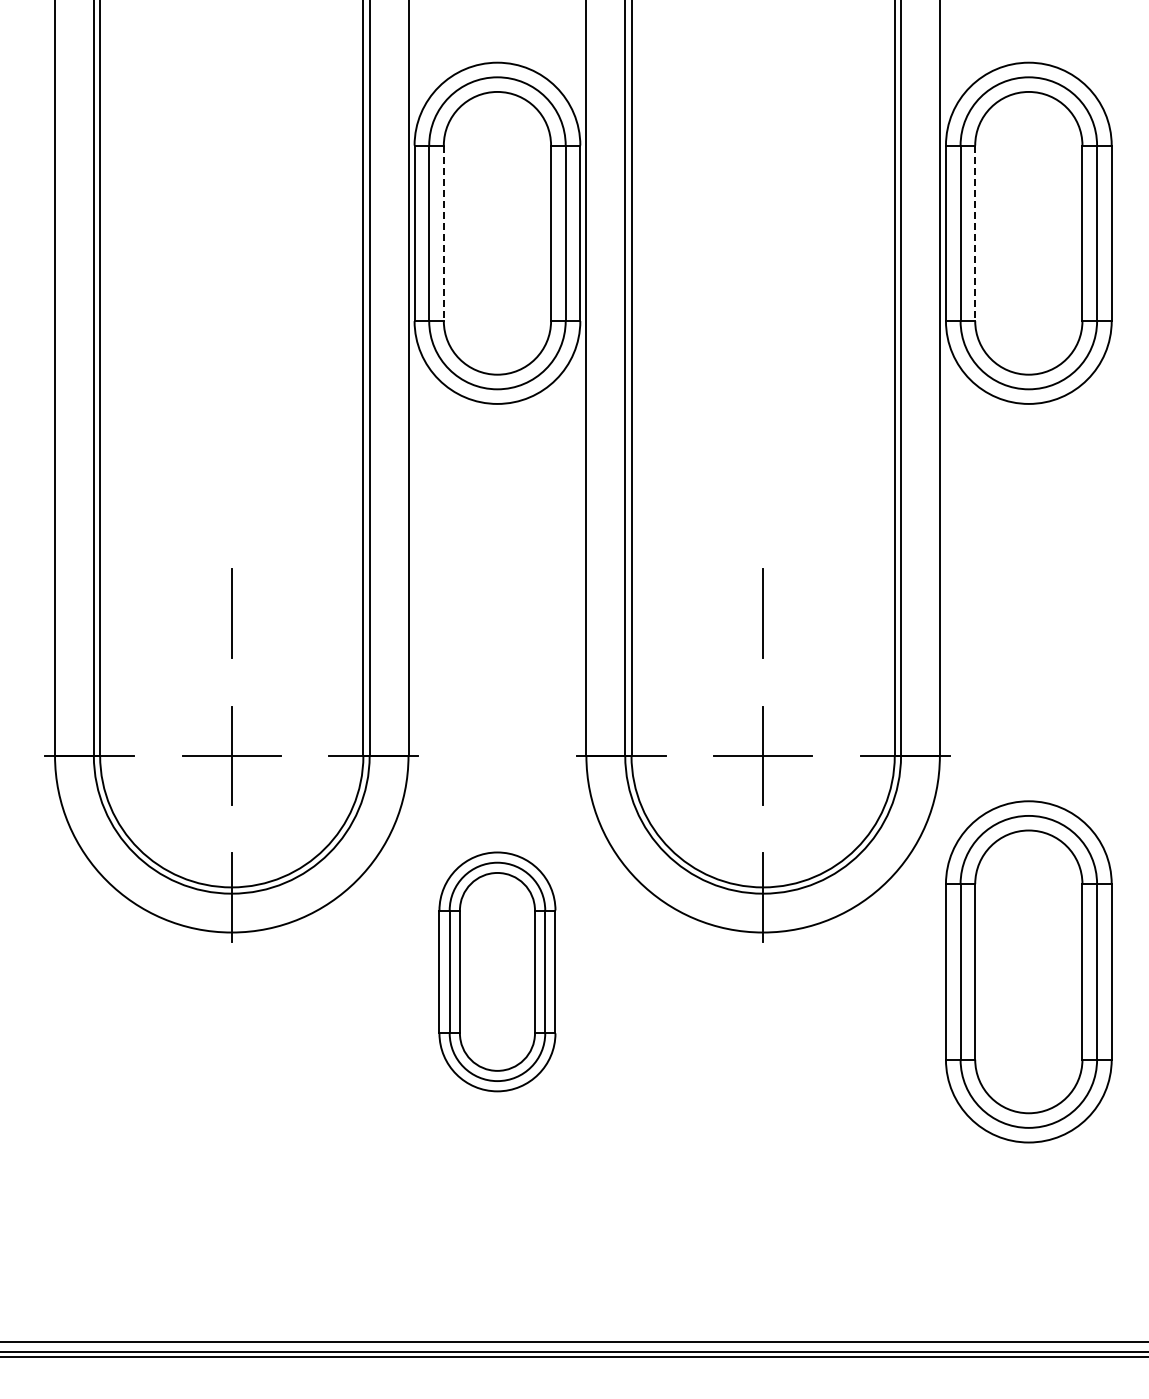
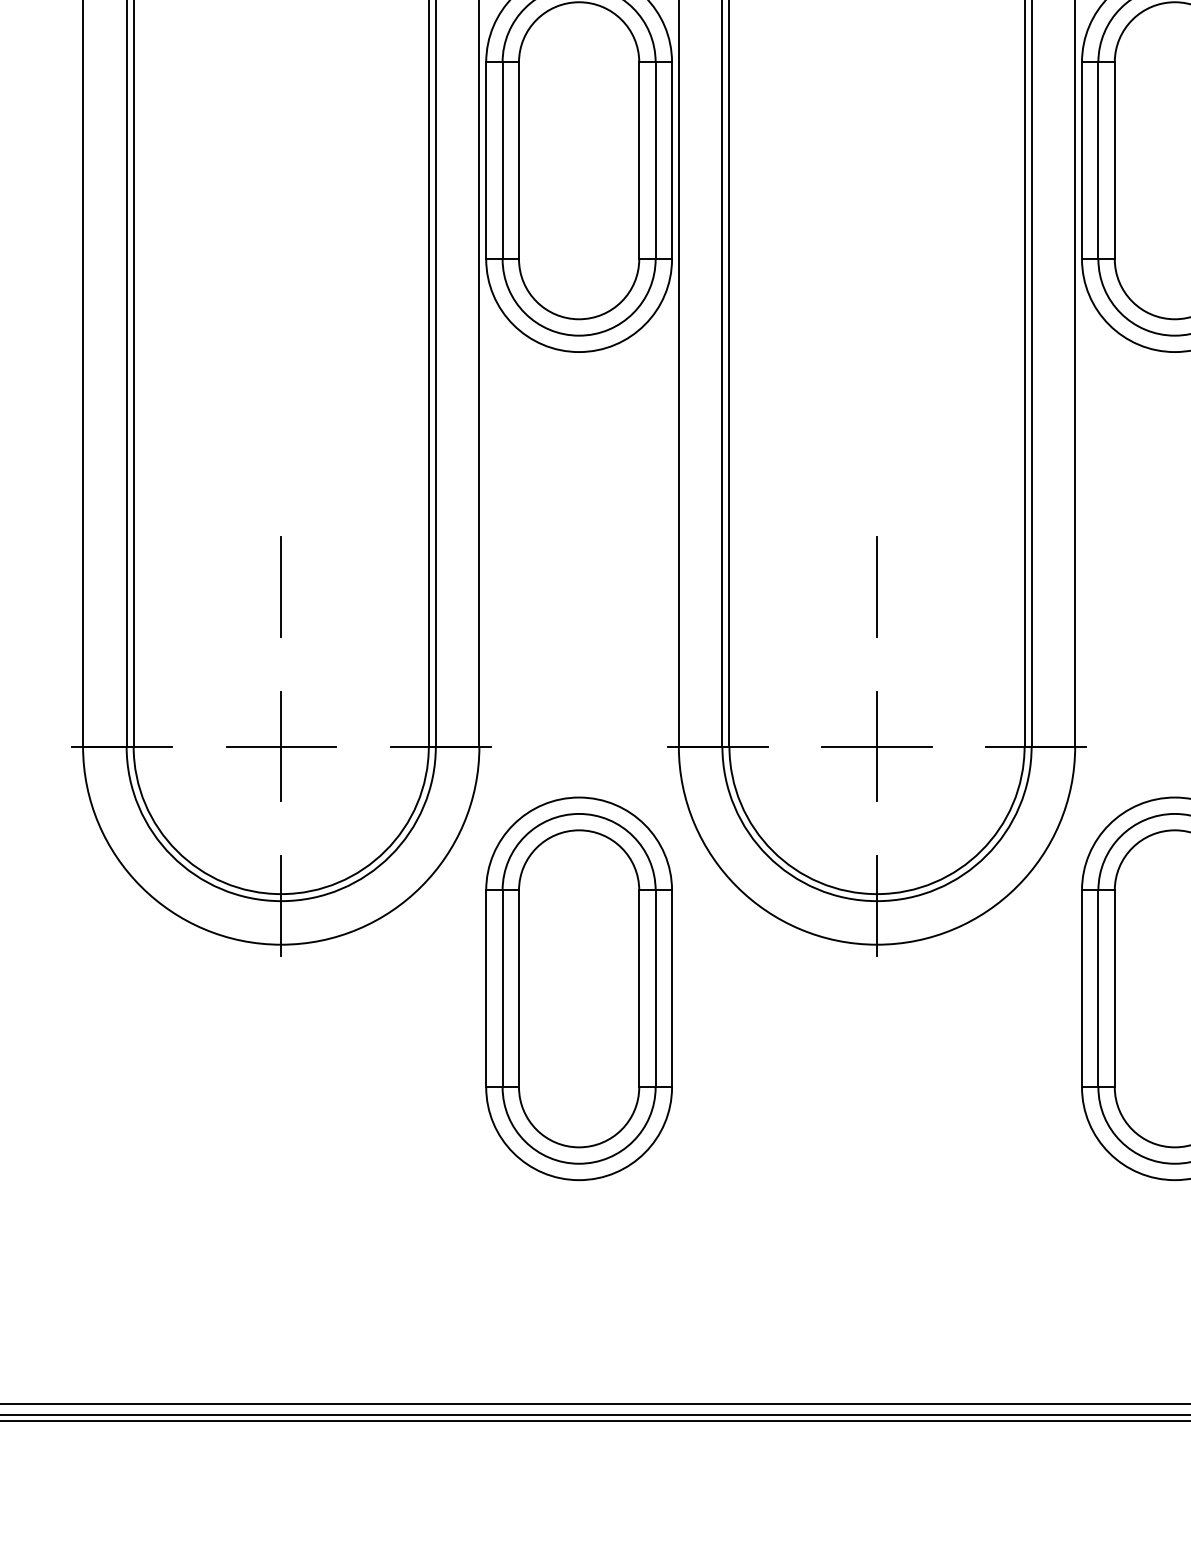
line: (443, 233) -> (518, 160), dashed -> solid
line: (975, 233) -> (1115, 160), dashed -> solid
part: (497, 971) -> (579, 988), size x1.43

